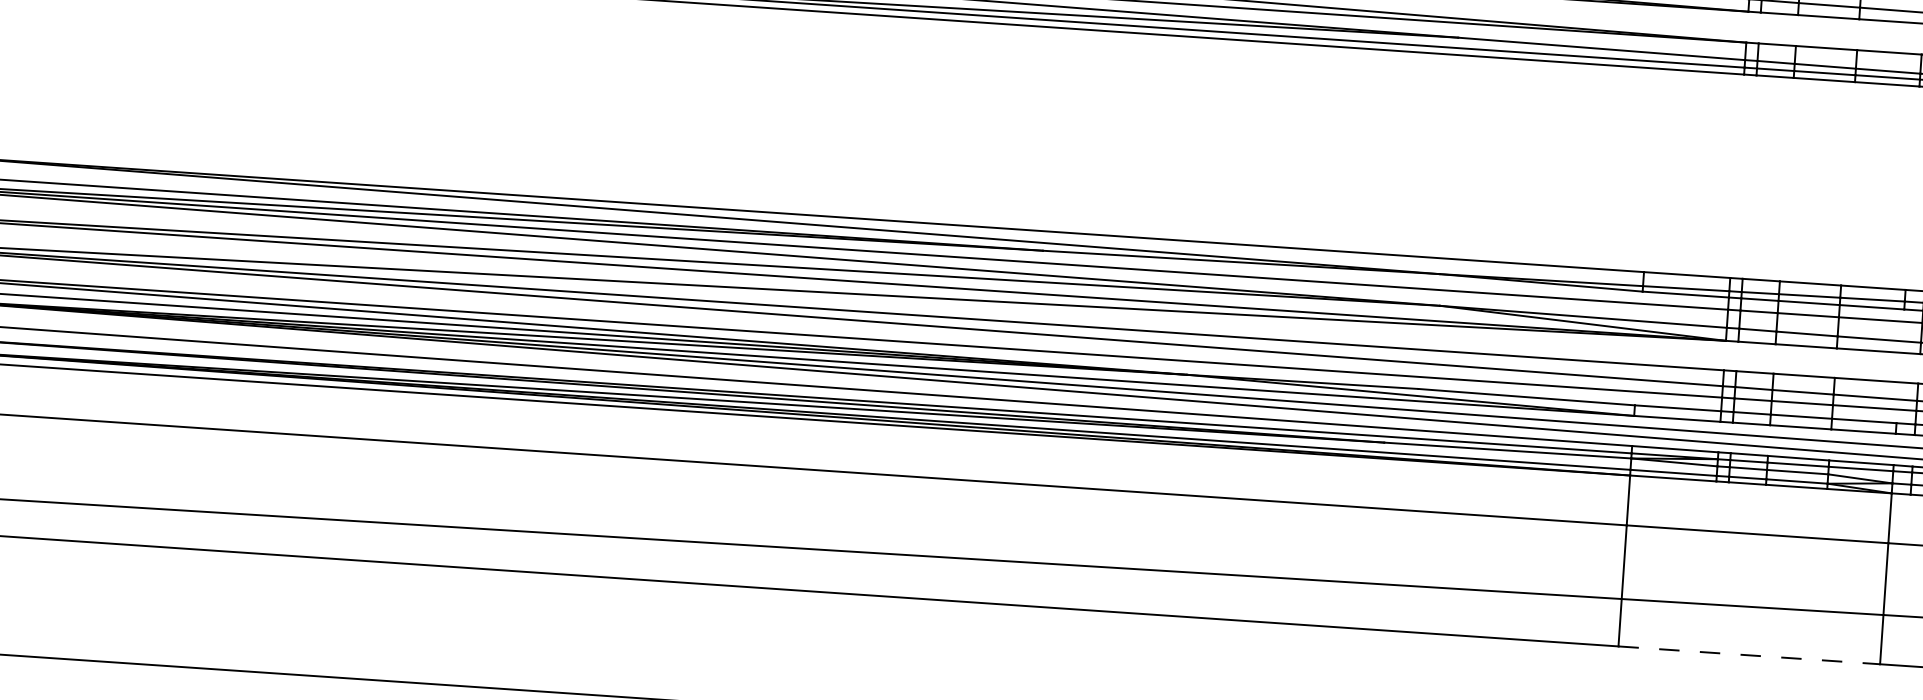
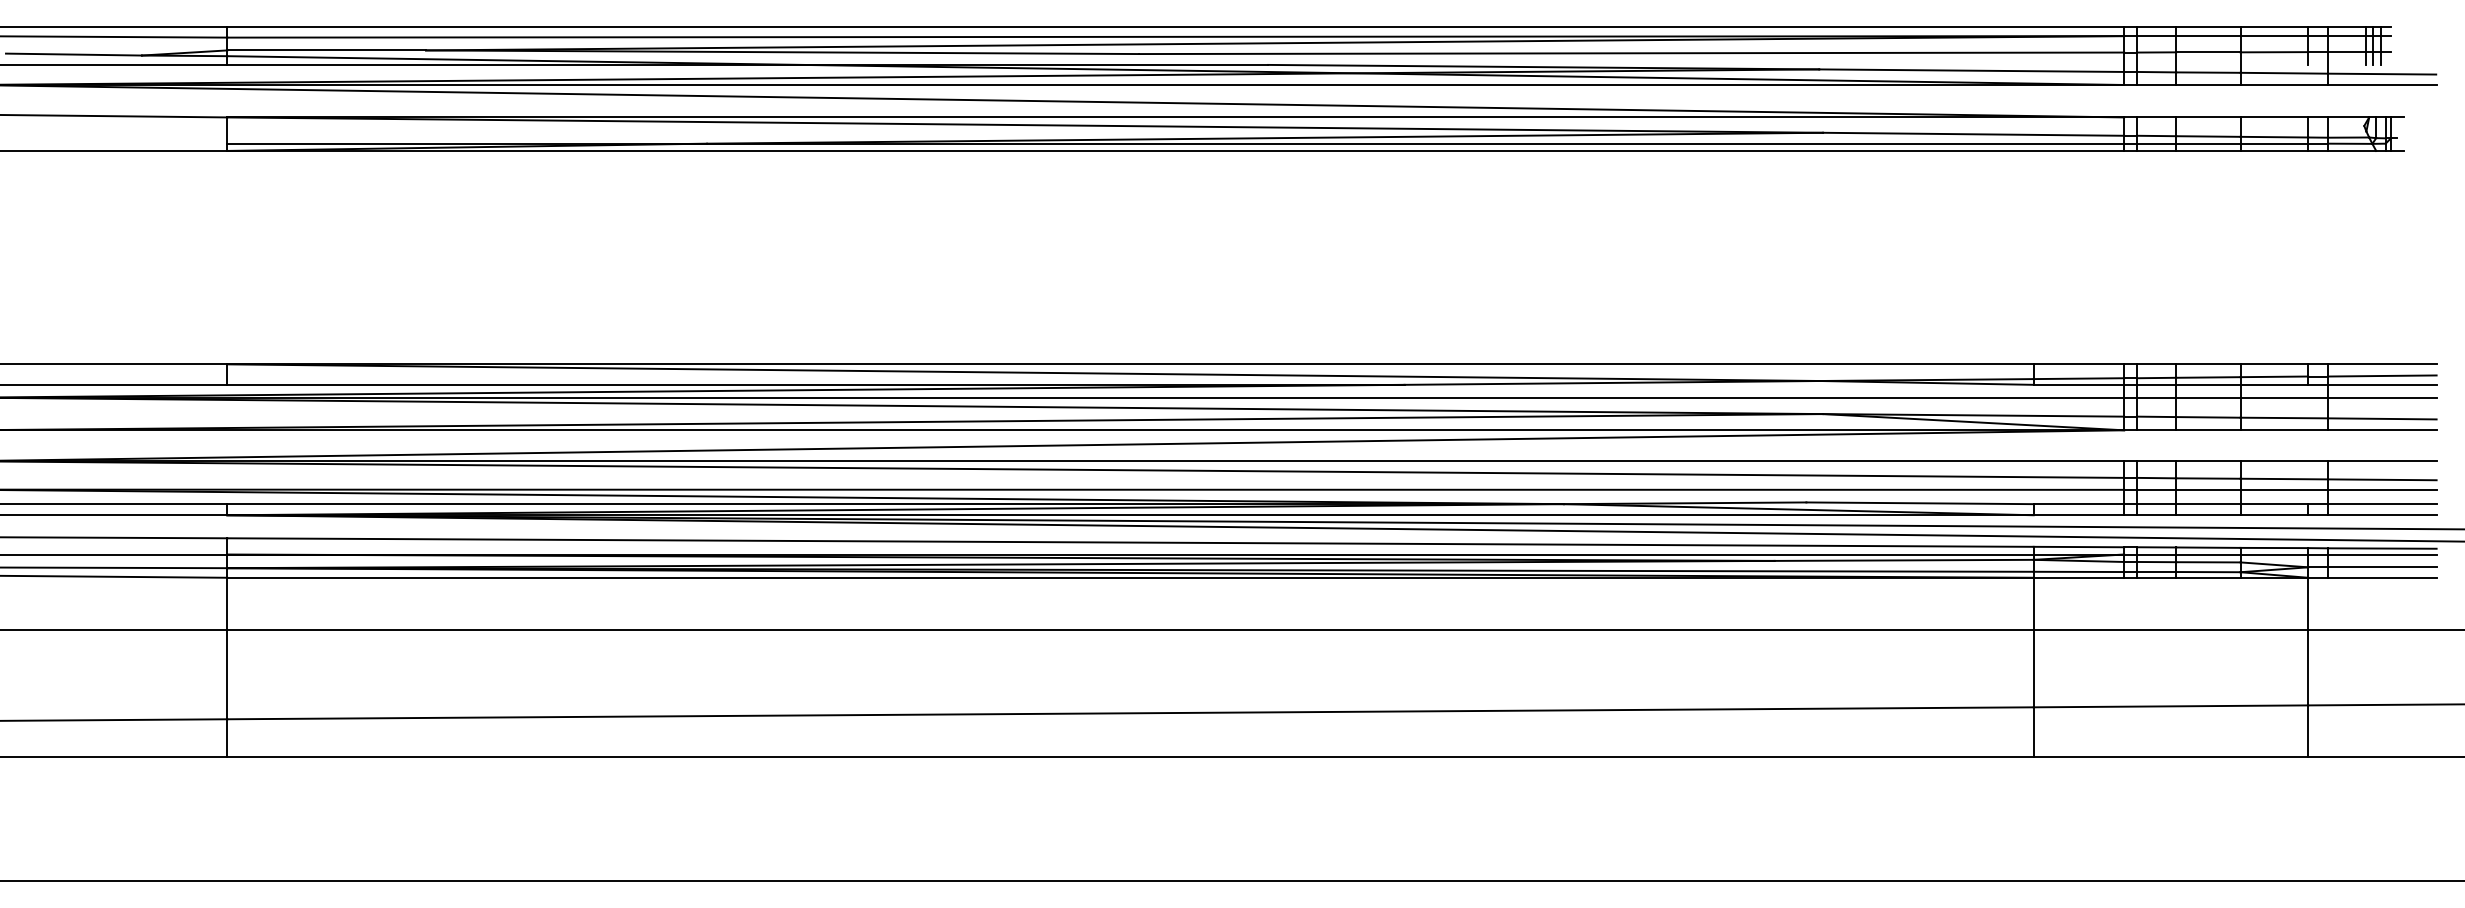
line: (1749, 655) -> (2171, 757), dashed -> solid

